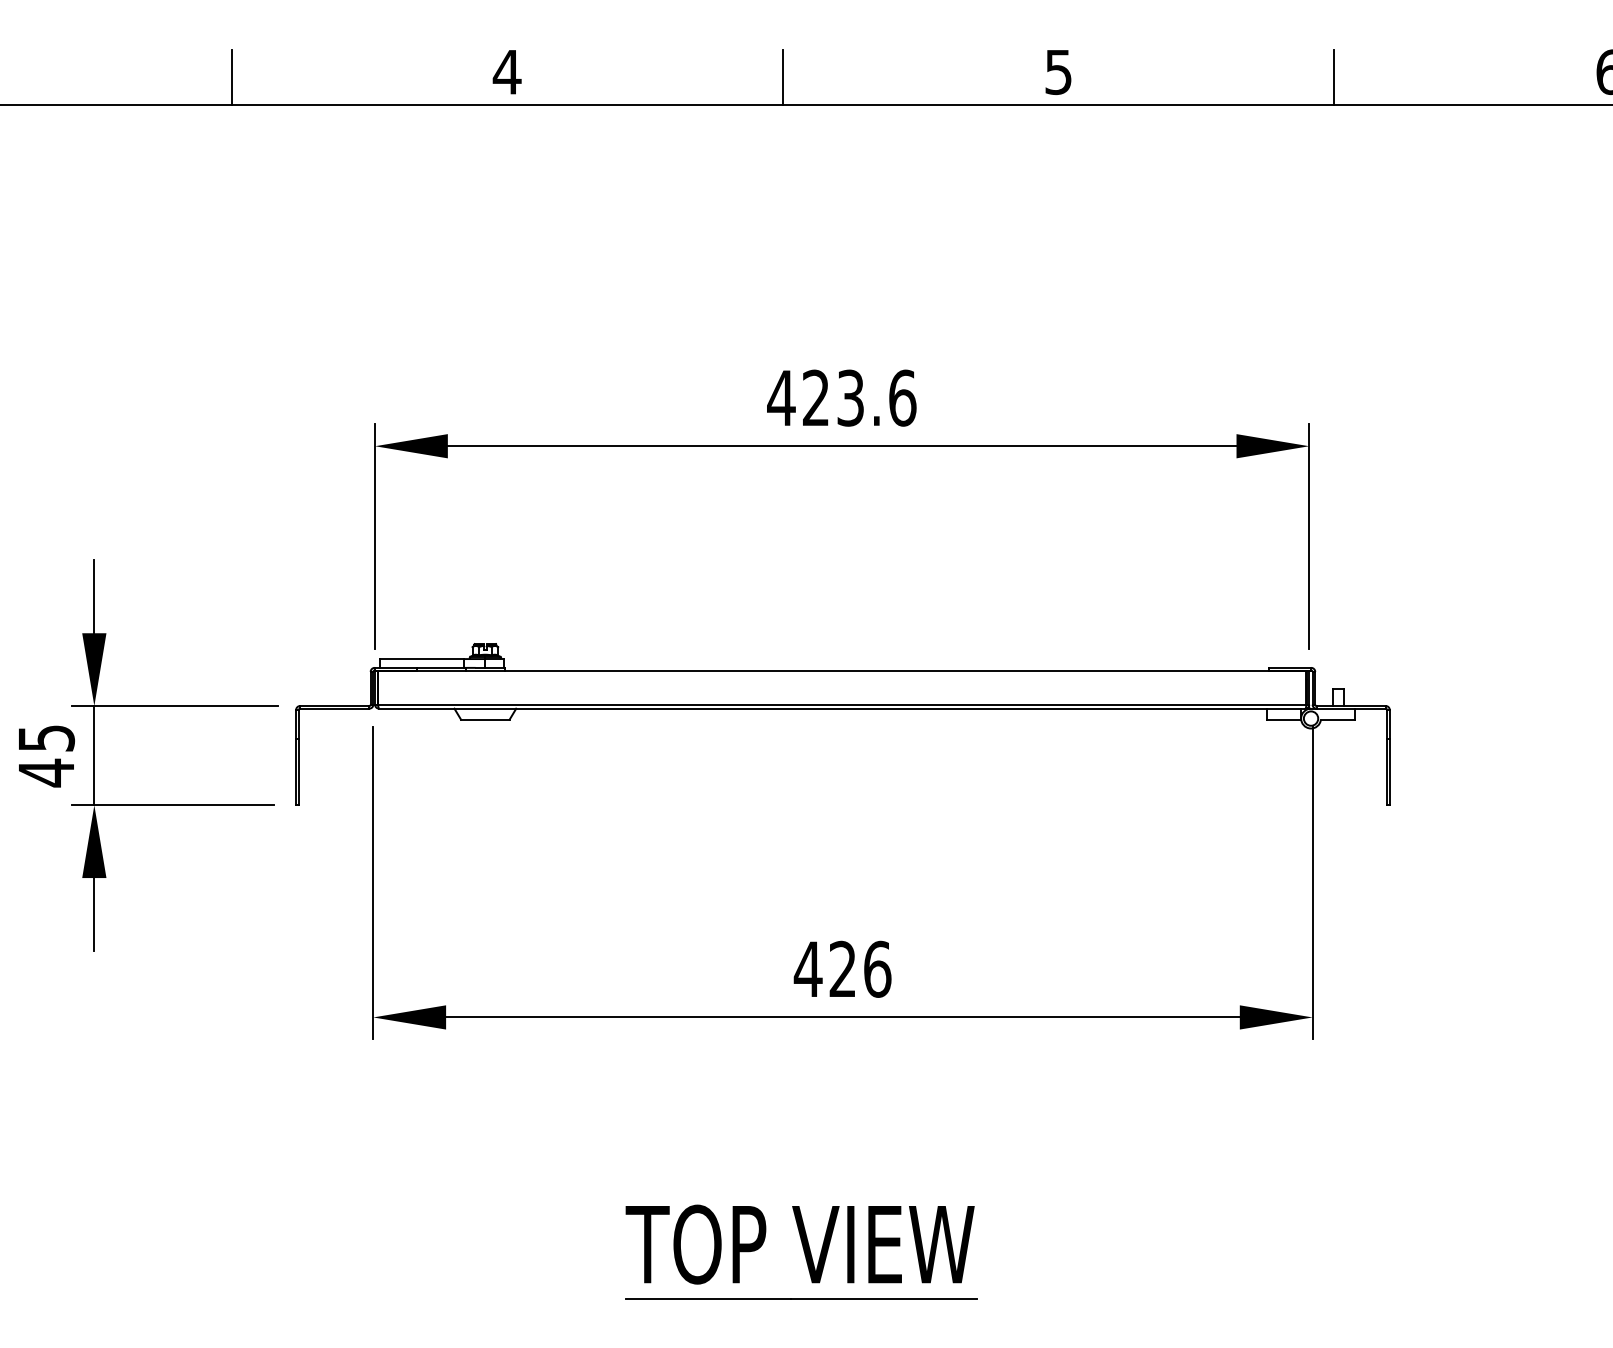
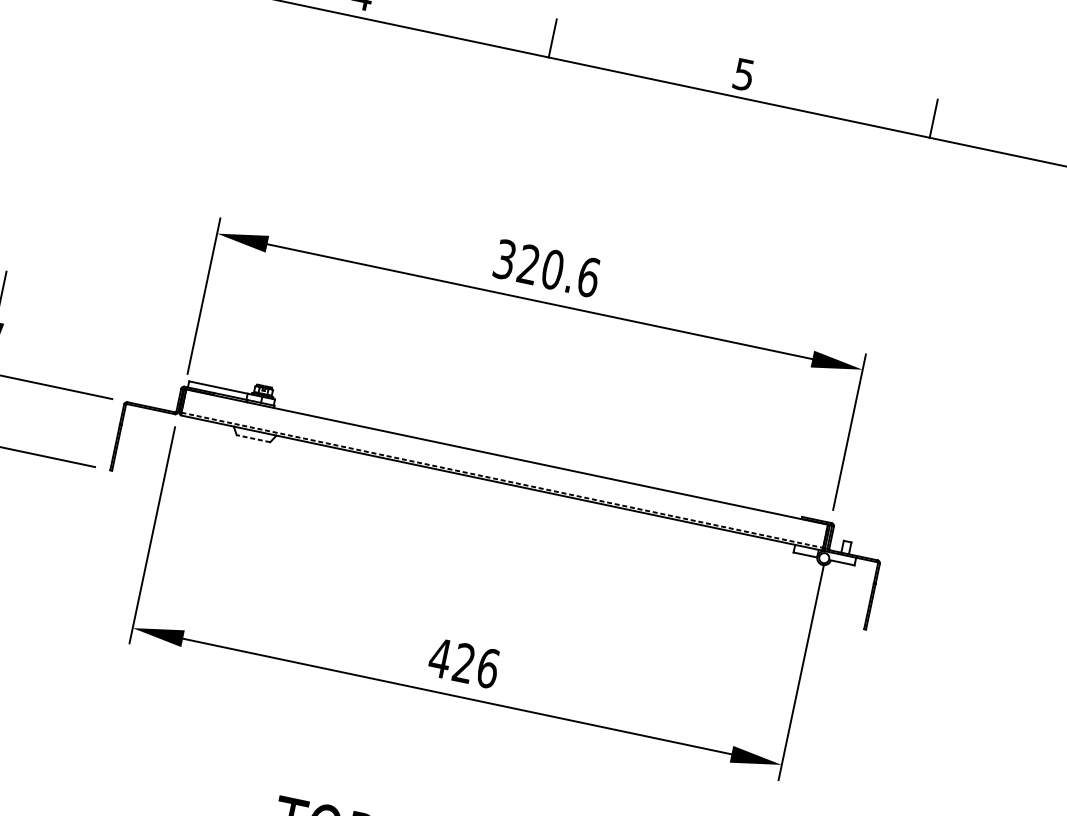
text: (815, 397) -> (528, 264), 423.6 -> 320.6
line: (842, 704) -> (502, 480), solid -> dashed
line: (484, 719) -> (252, 438), solid -> dashed

